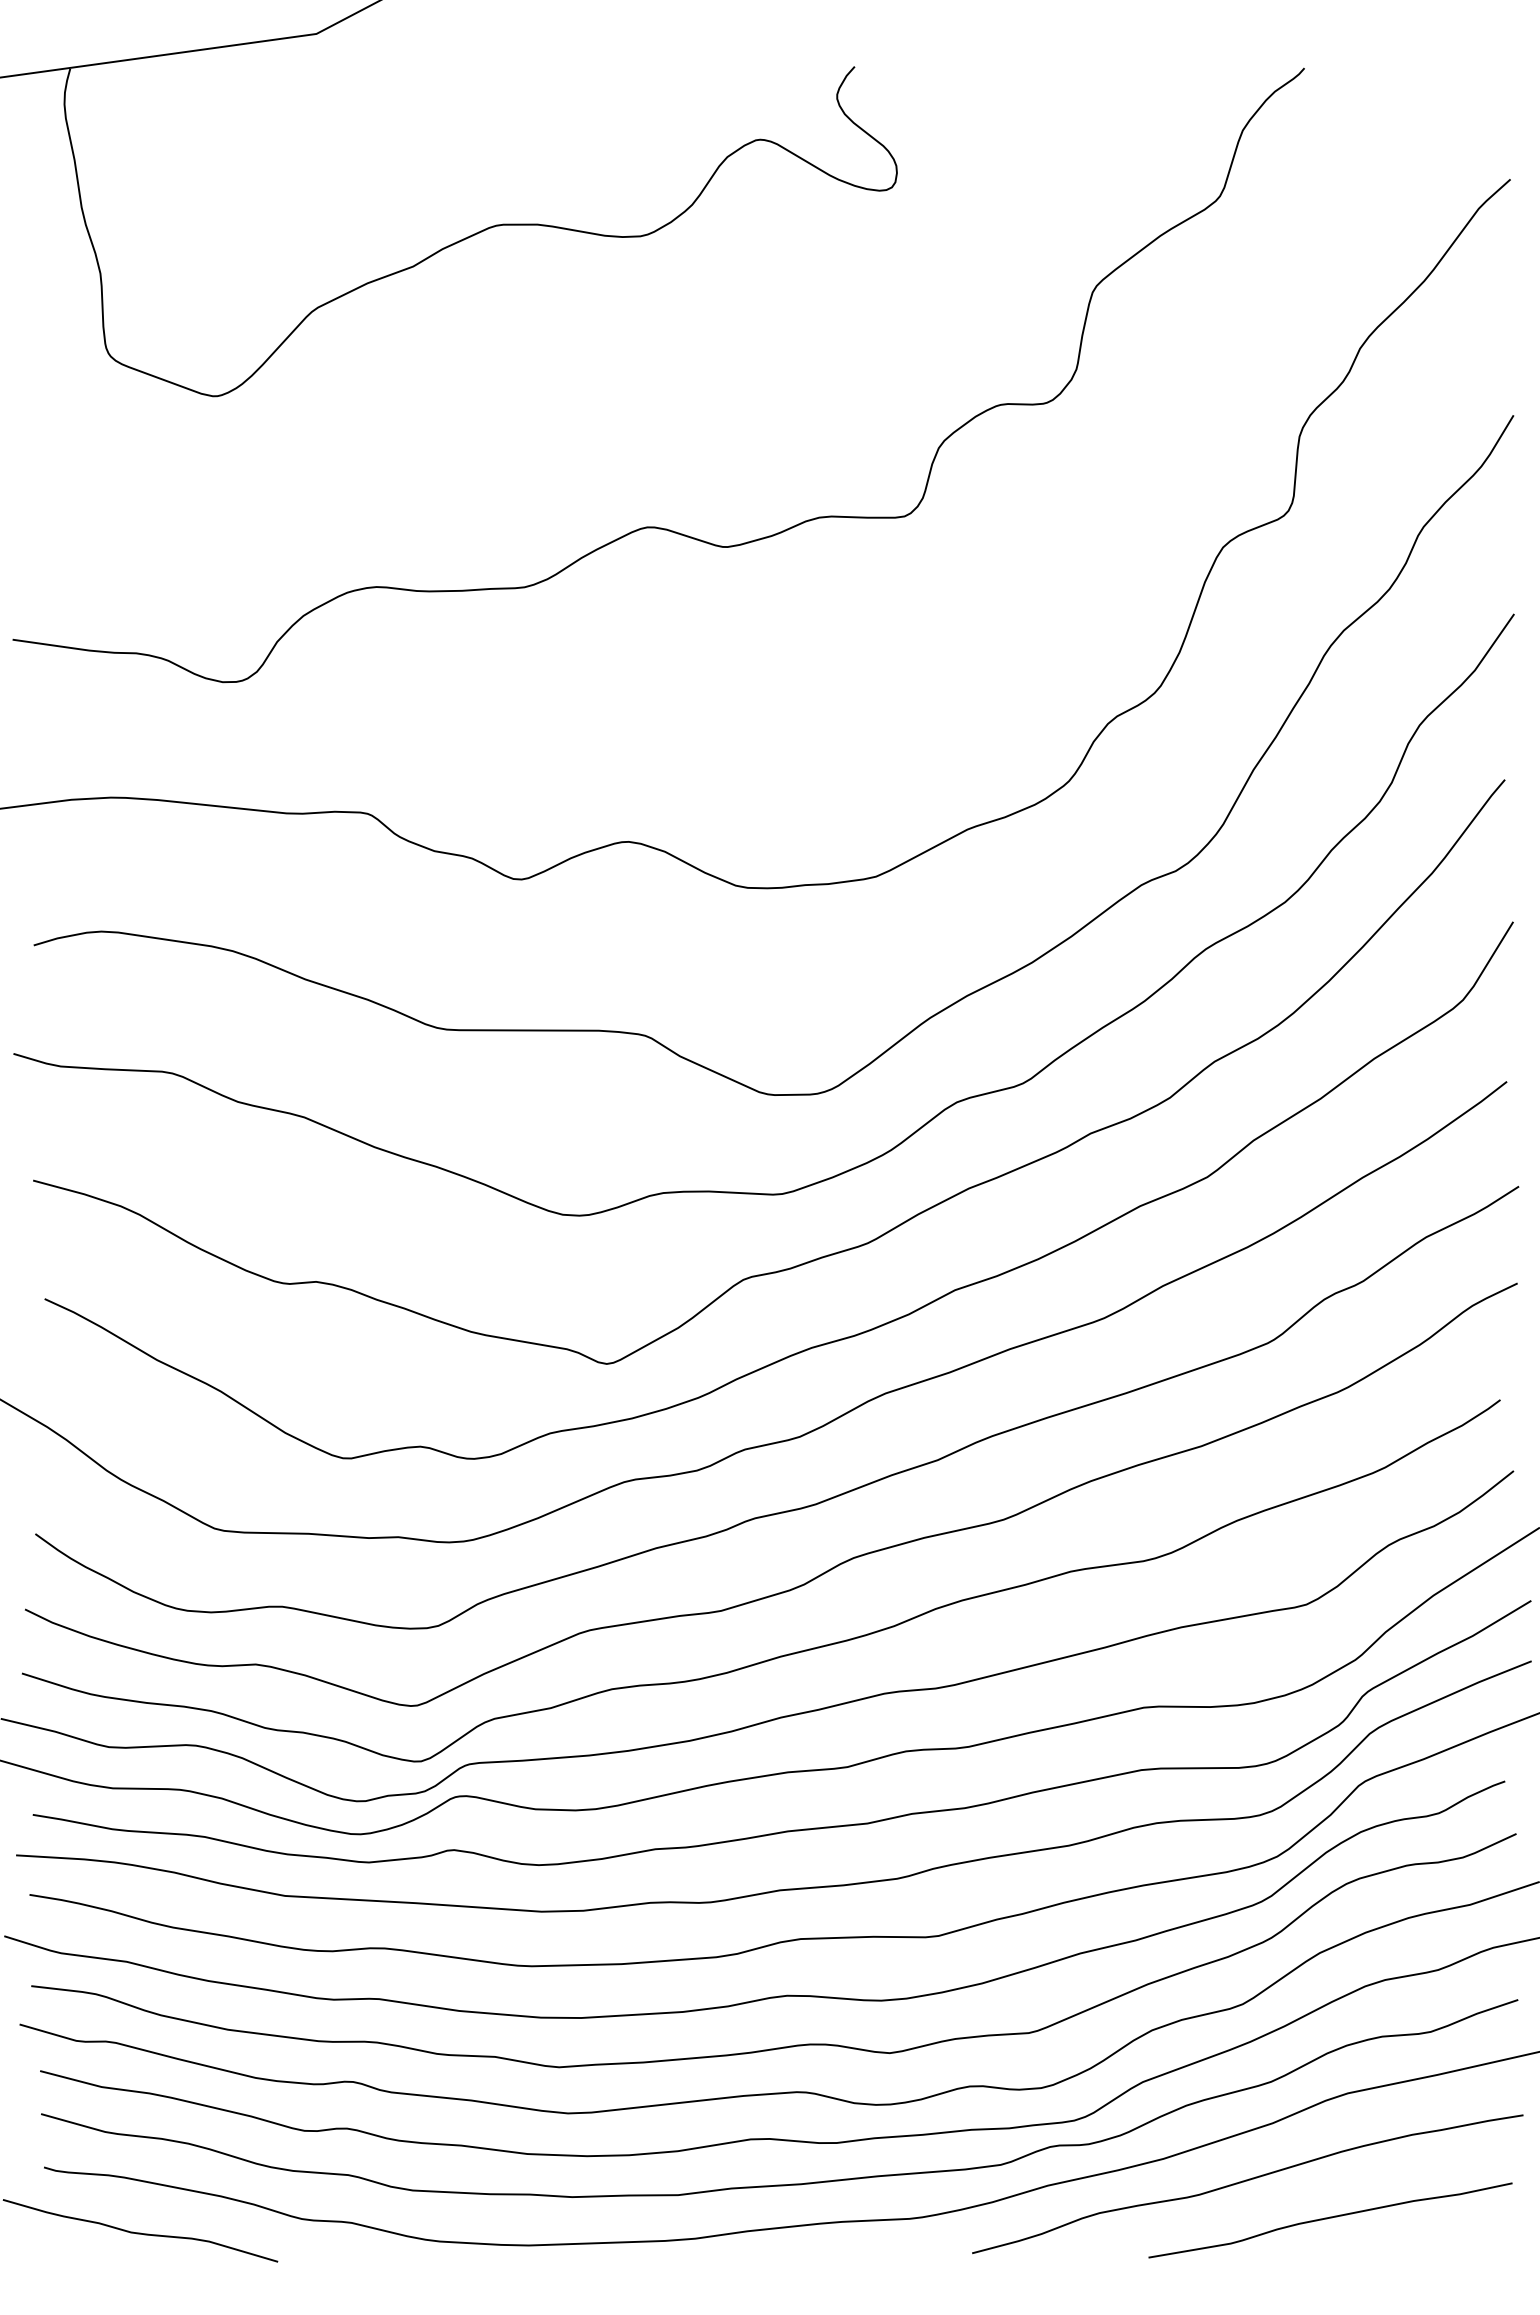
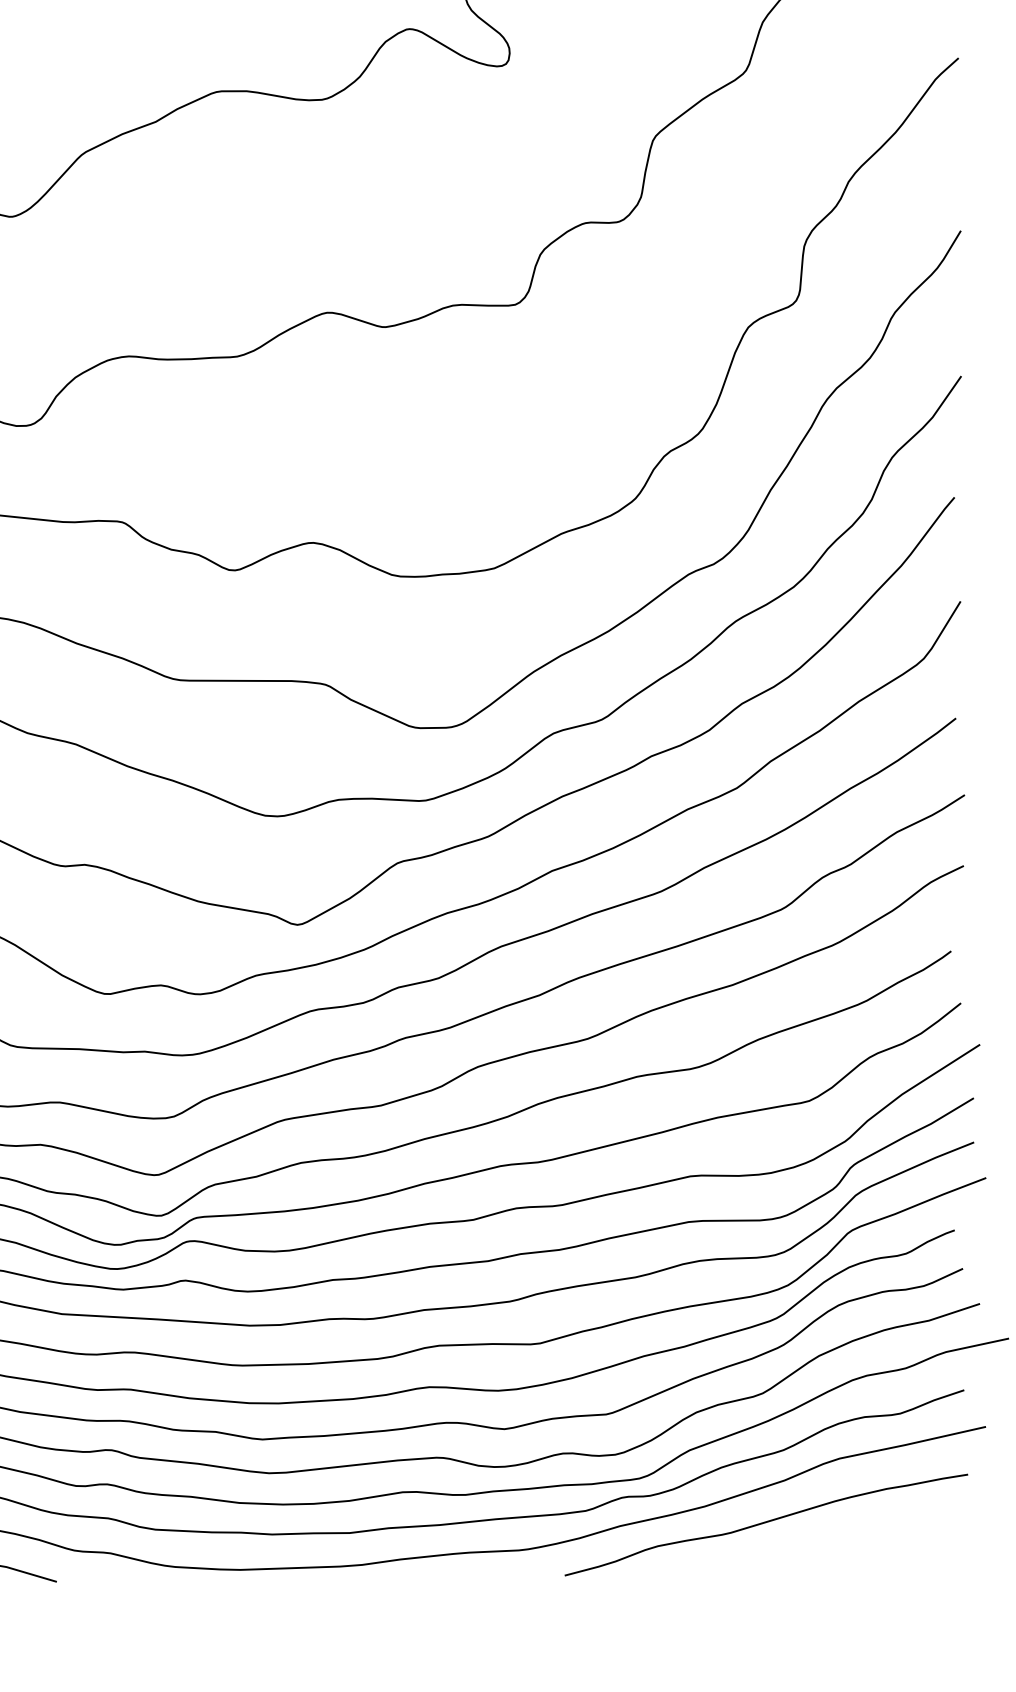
curve: (1330, 2218) -> (826, 1550), removed

